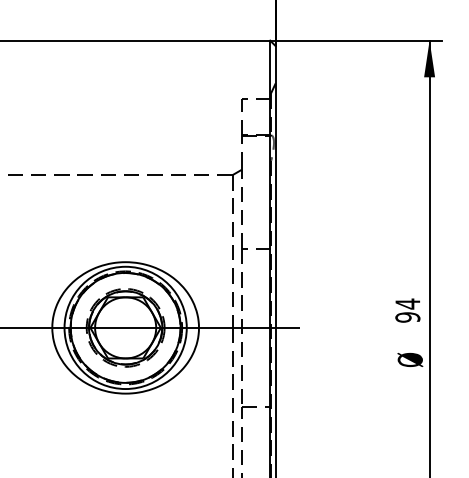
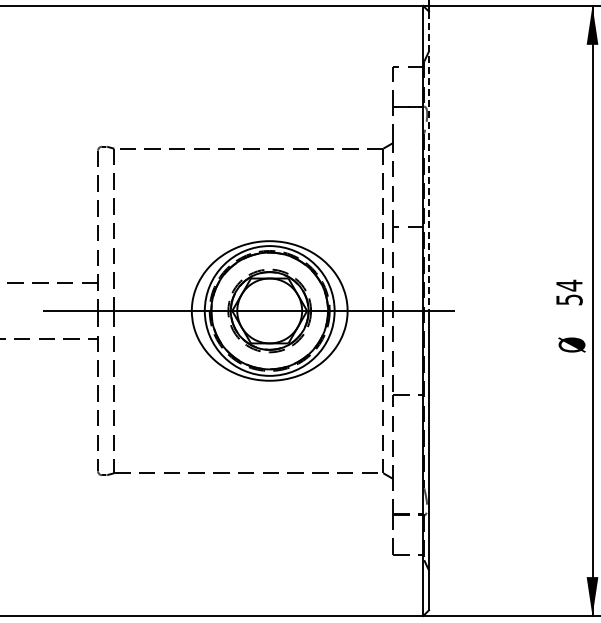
line: (276, 187) -> (429, 161), solid -> dashed
text: (407, 317) -> (569, 299), 94 -> 54

